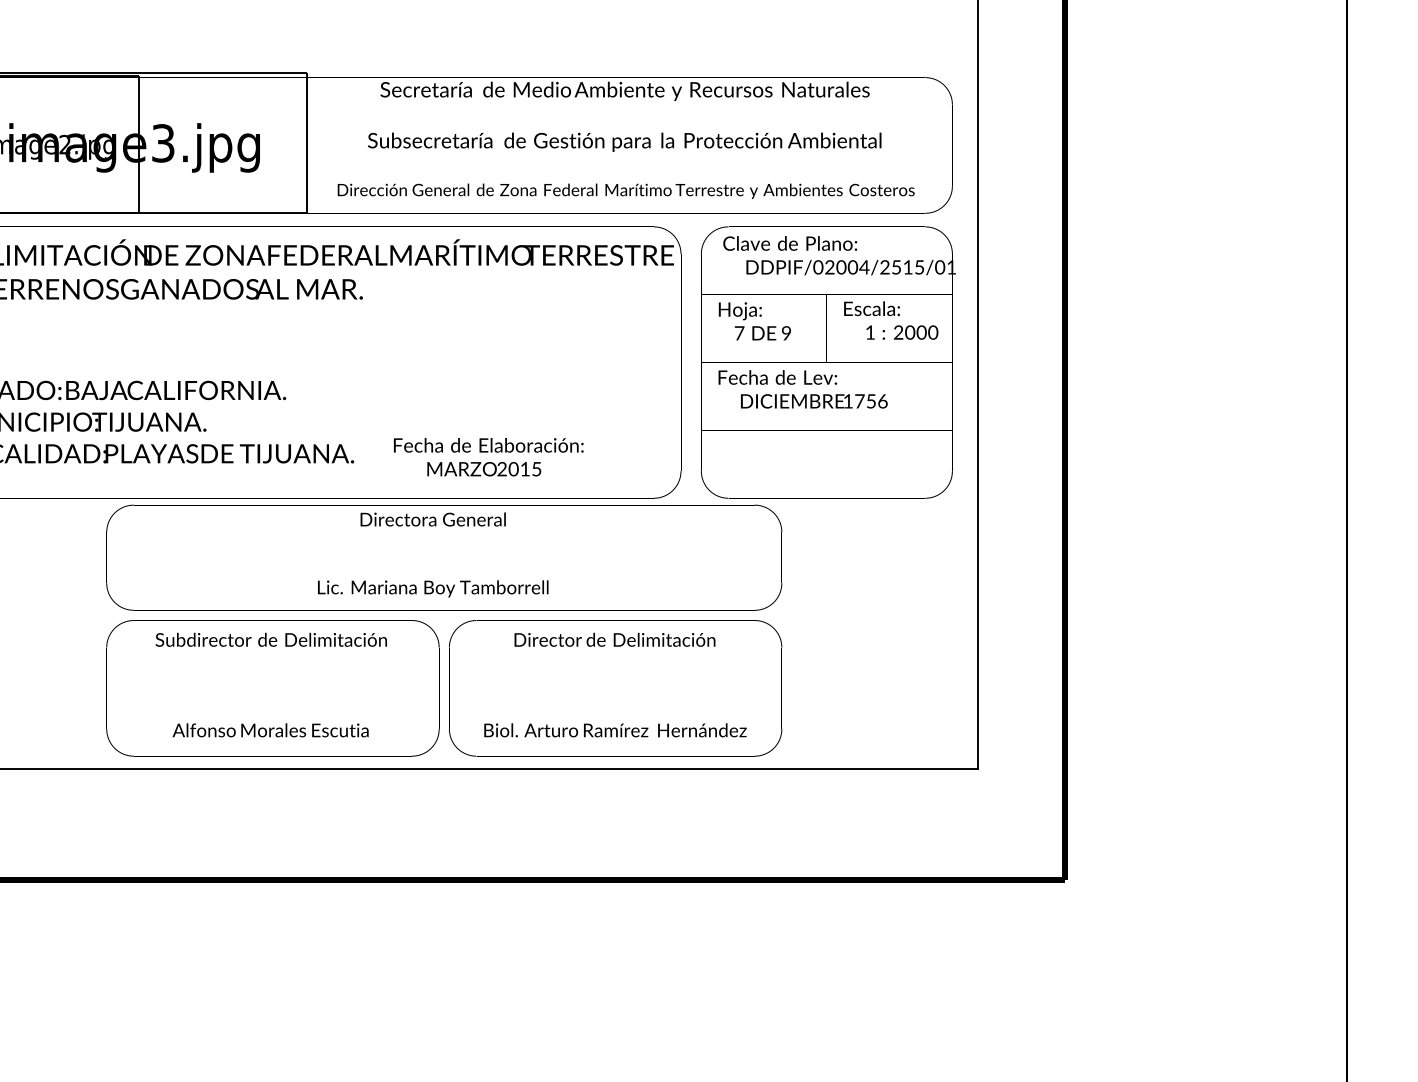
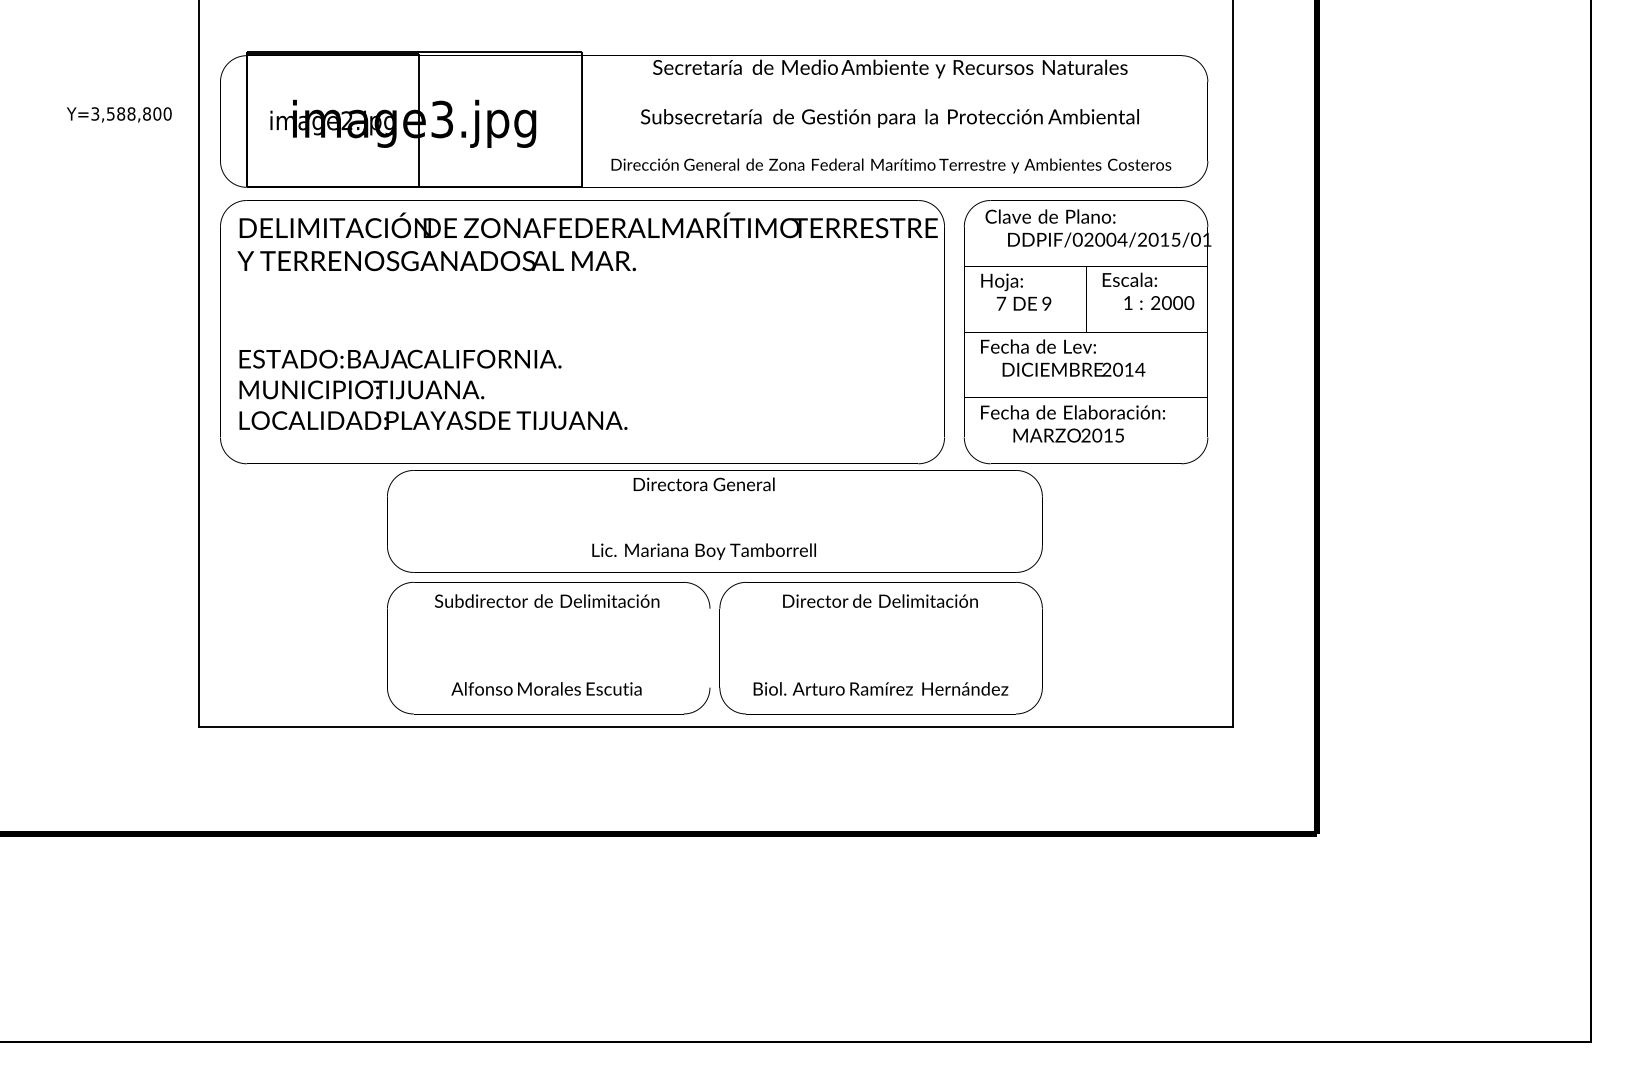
text: (896, 267) -> (1153, 239), DDPIF/02004/2515/01 -> DDPIF/02004/2015/01
text: (865, 401) -> (1123, 369), 1756 -> 2014
text: (489, 456) -> (1073, 423), moved

